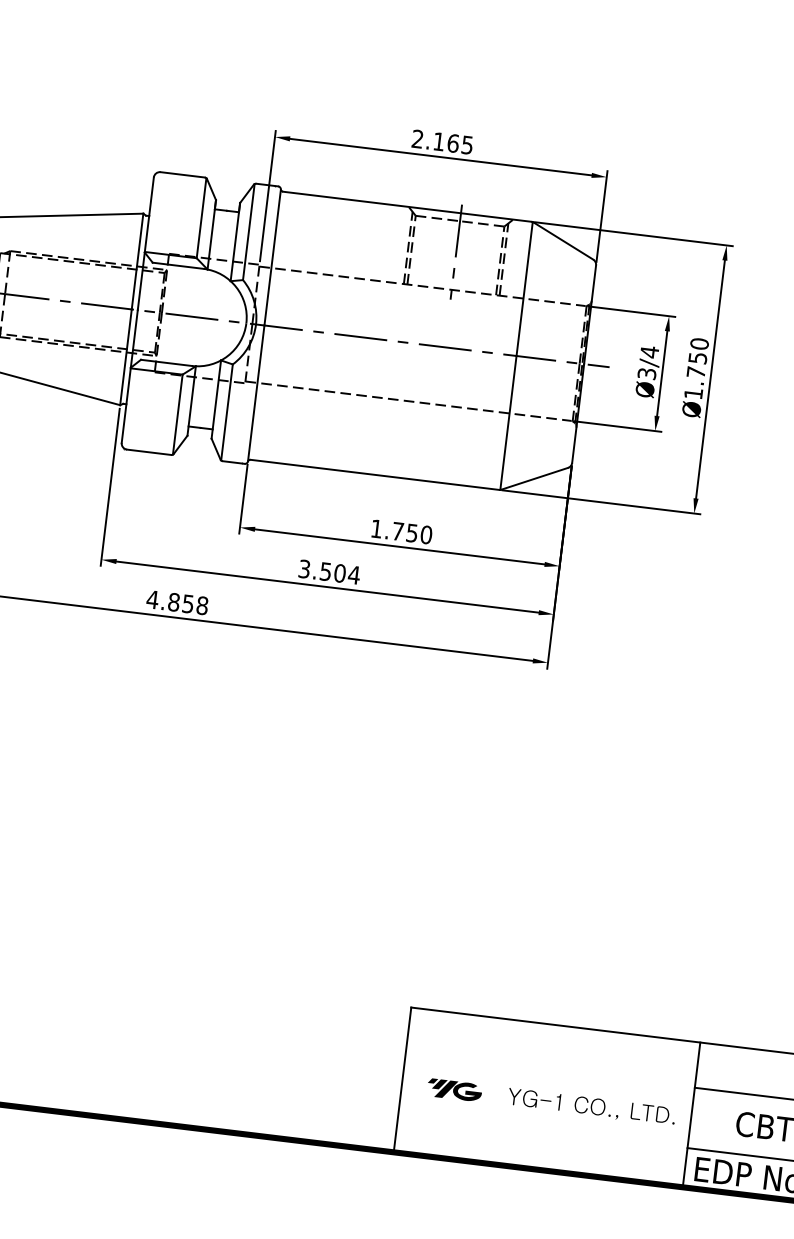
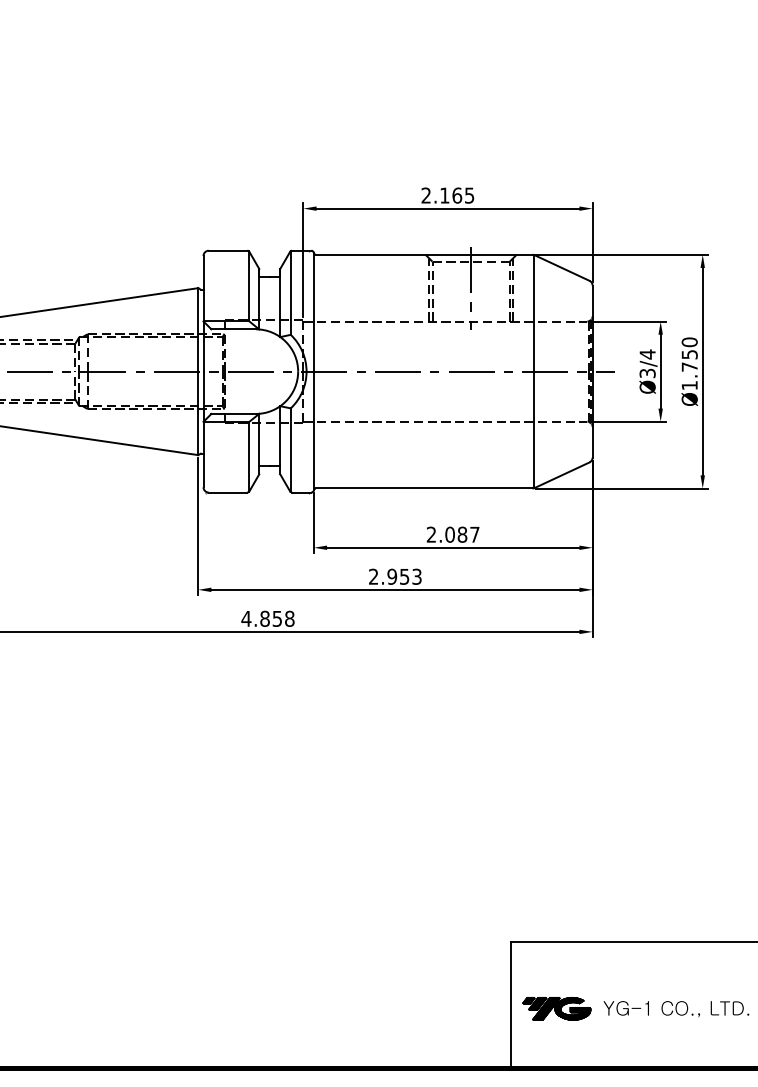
text: (400, 531) -> (452, 534), 1.750 -> 2.087
text: (329, 571) -> (395, 576), 3.504 -> 2.953
part: (454, 1089) -> (556, 1008), size x1.43

